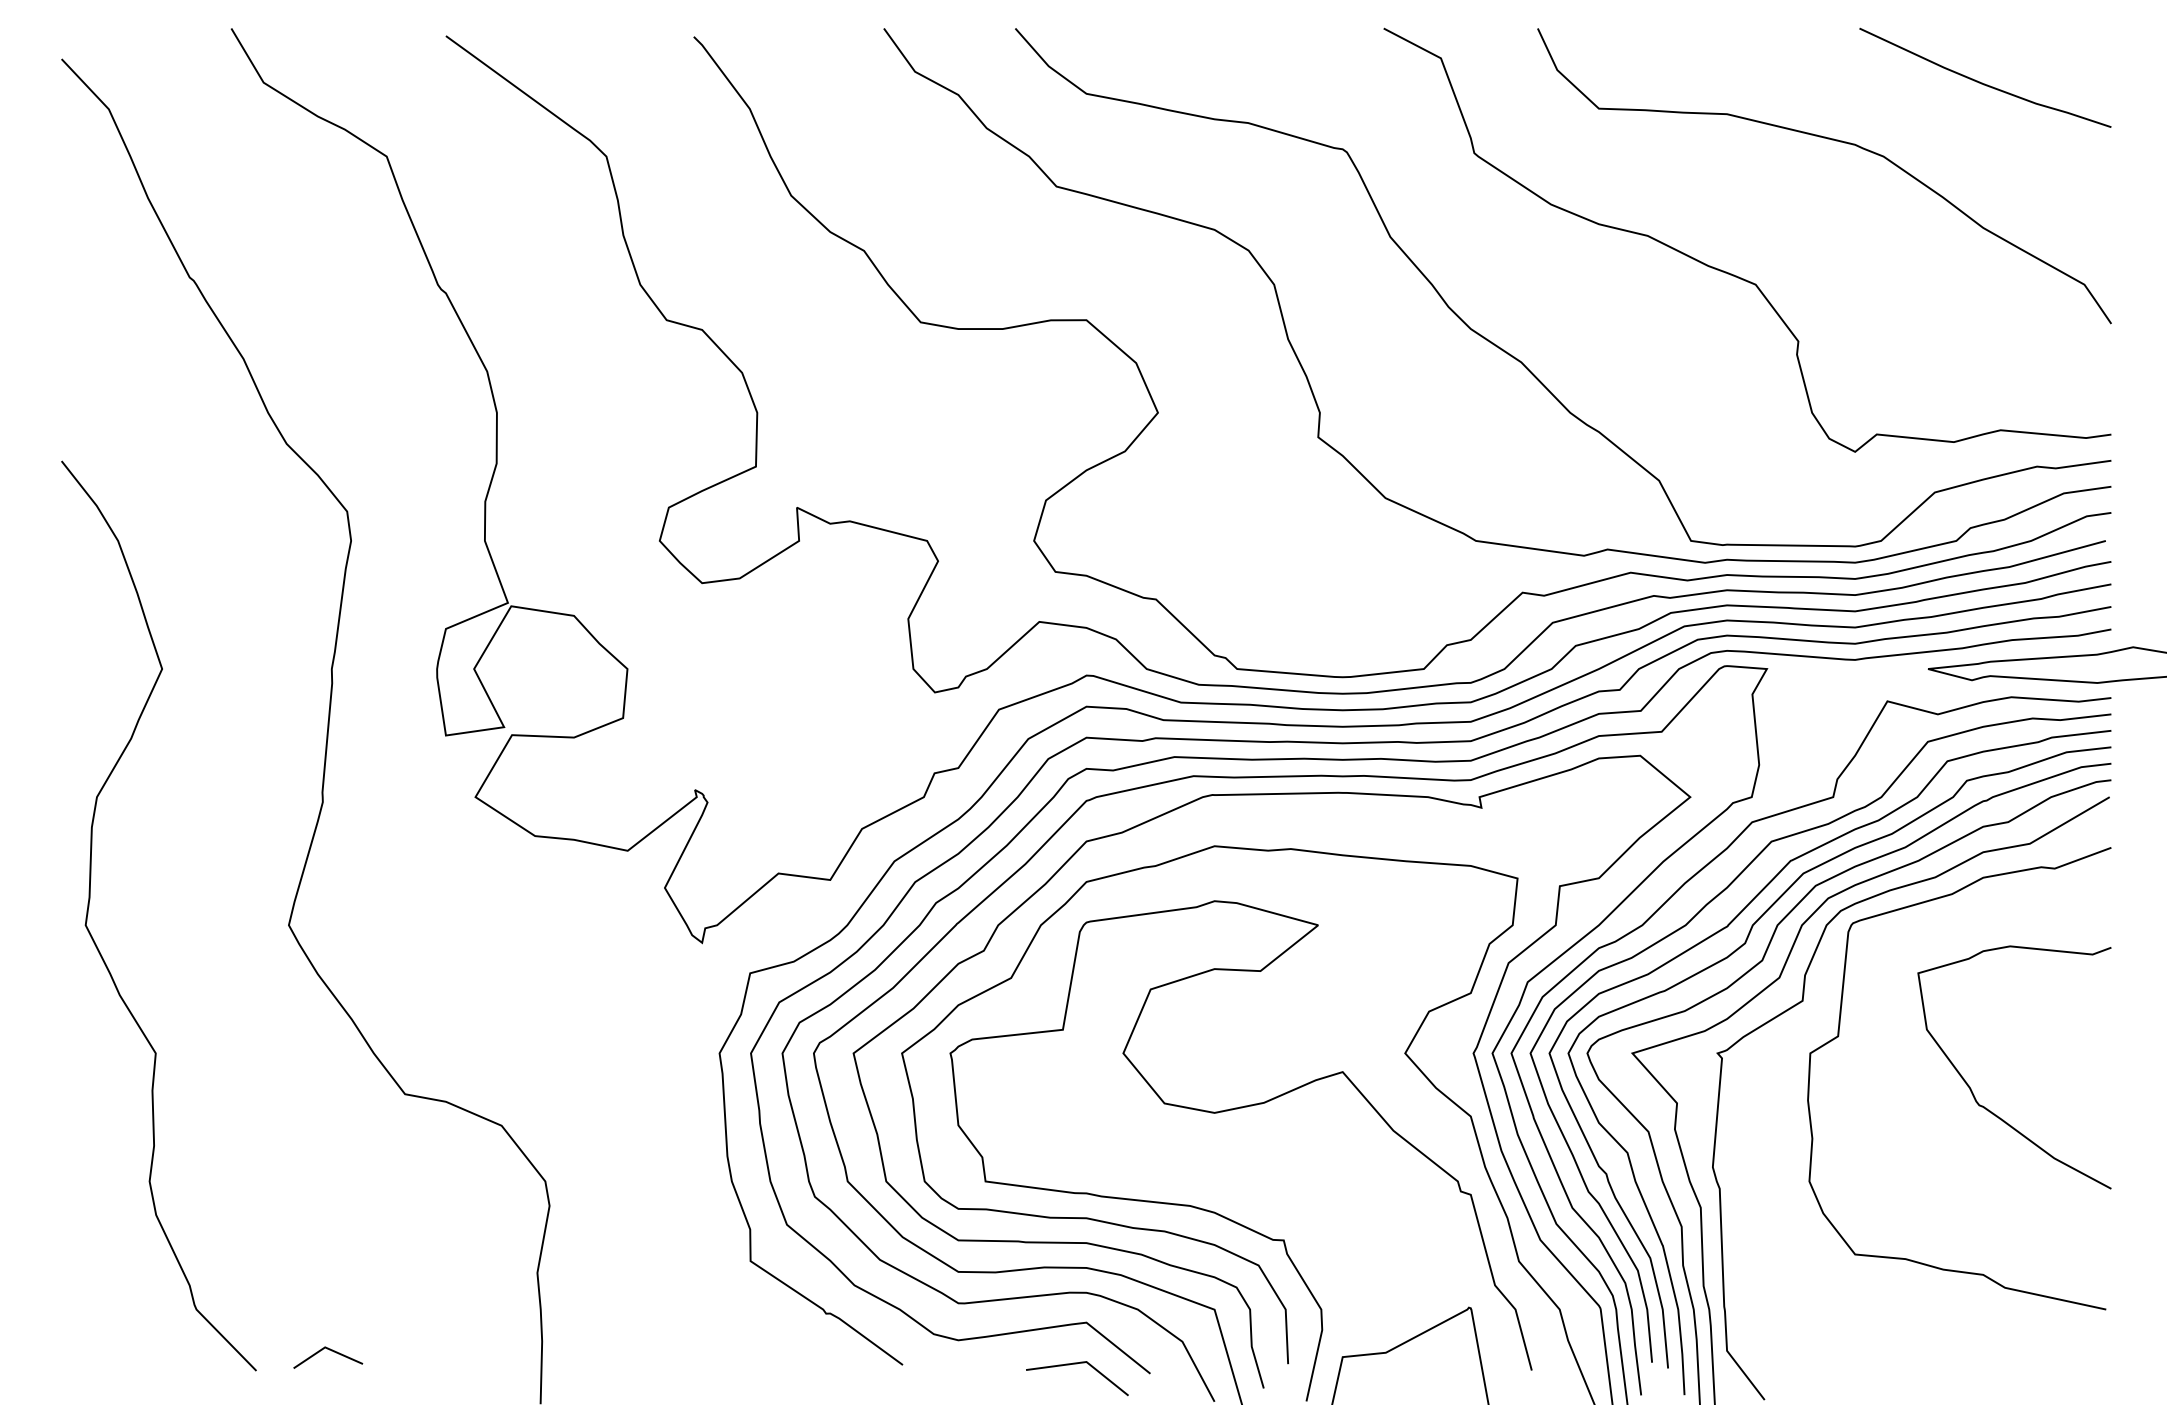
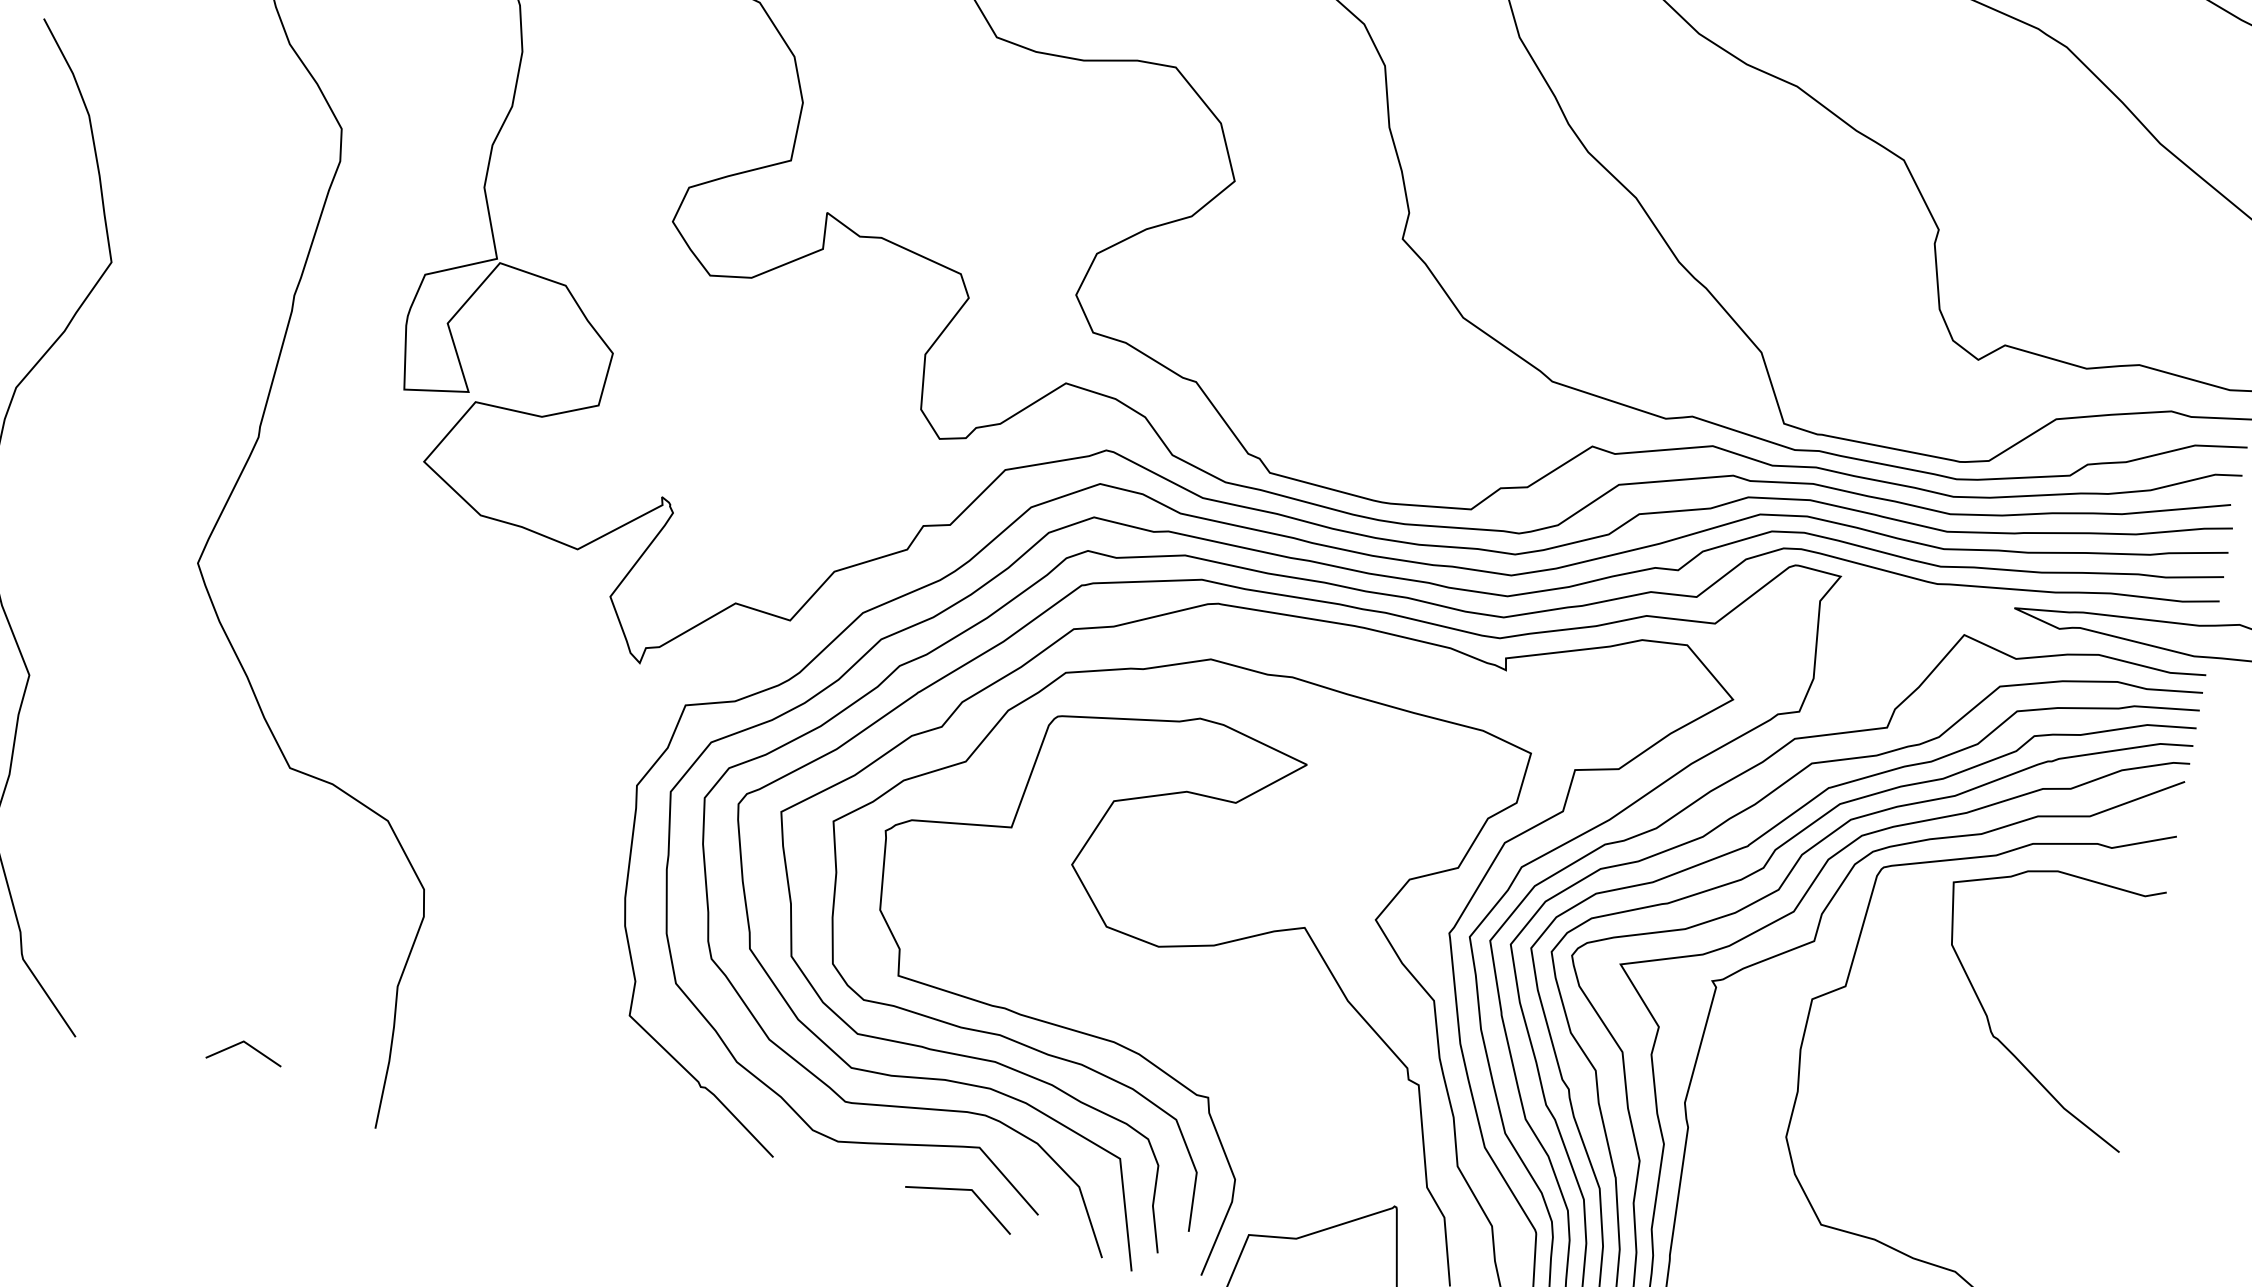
curve: (1971, 1088) -> (1988, 1016), moved
line: (331, 1351) -> (249, 1047), moved

